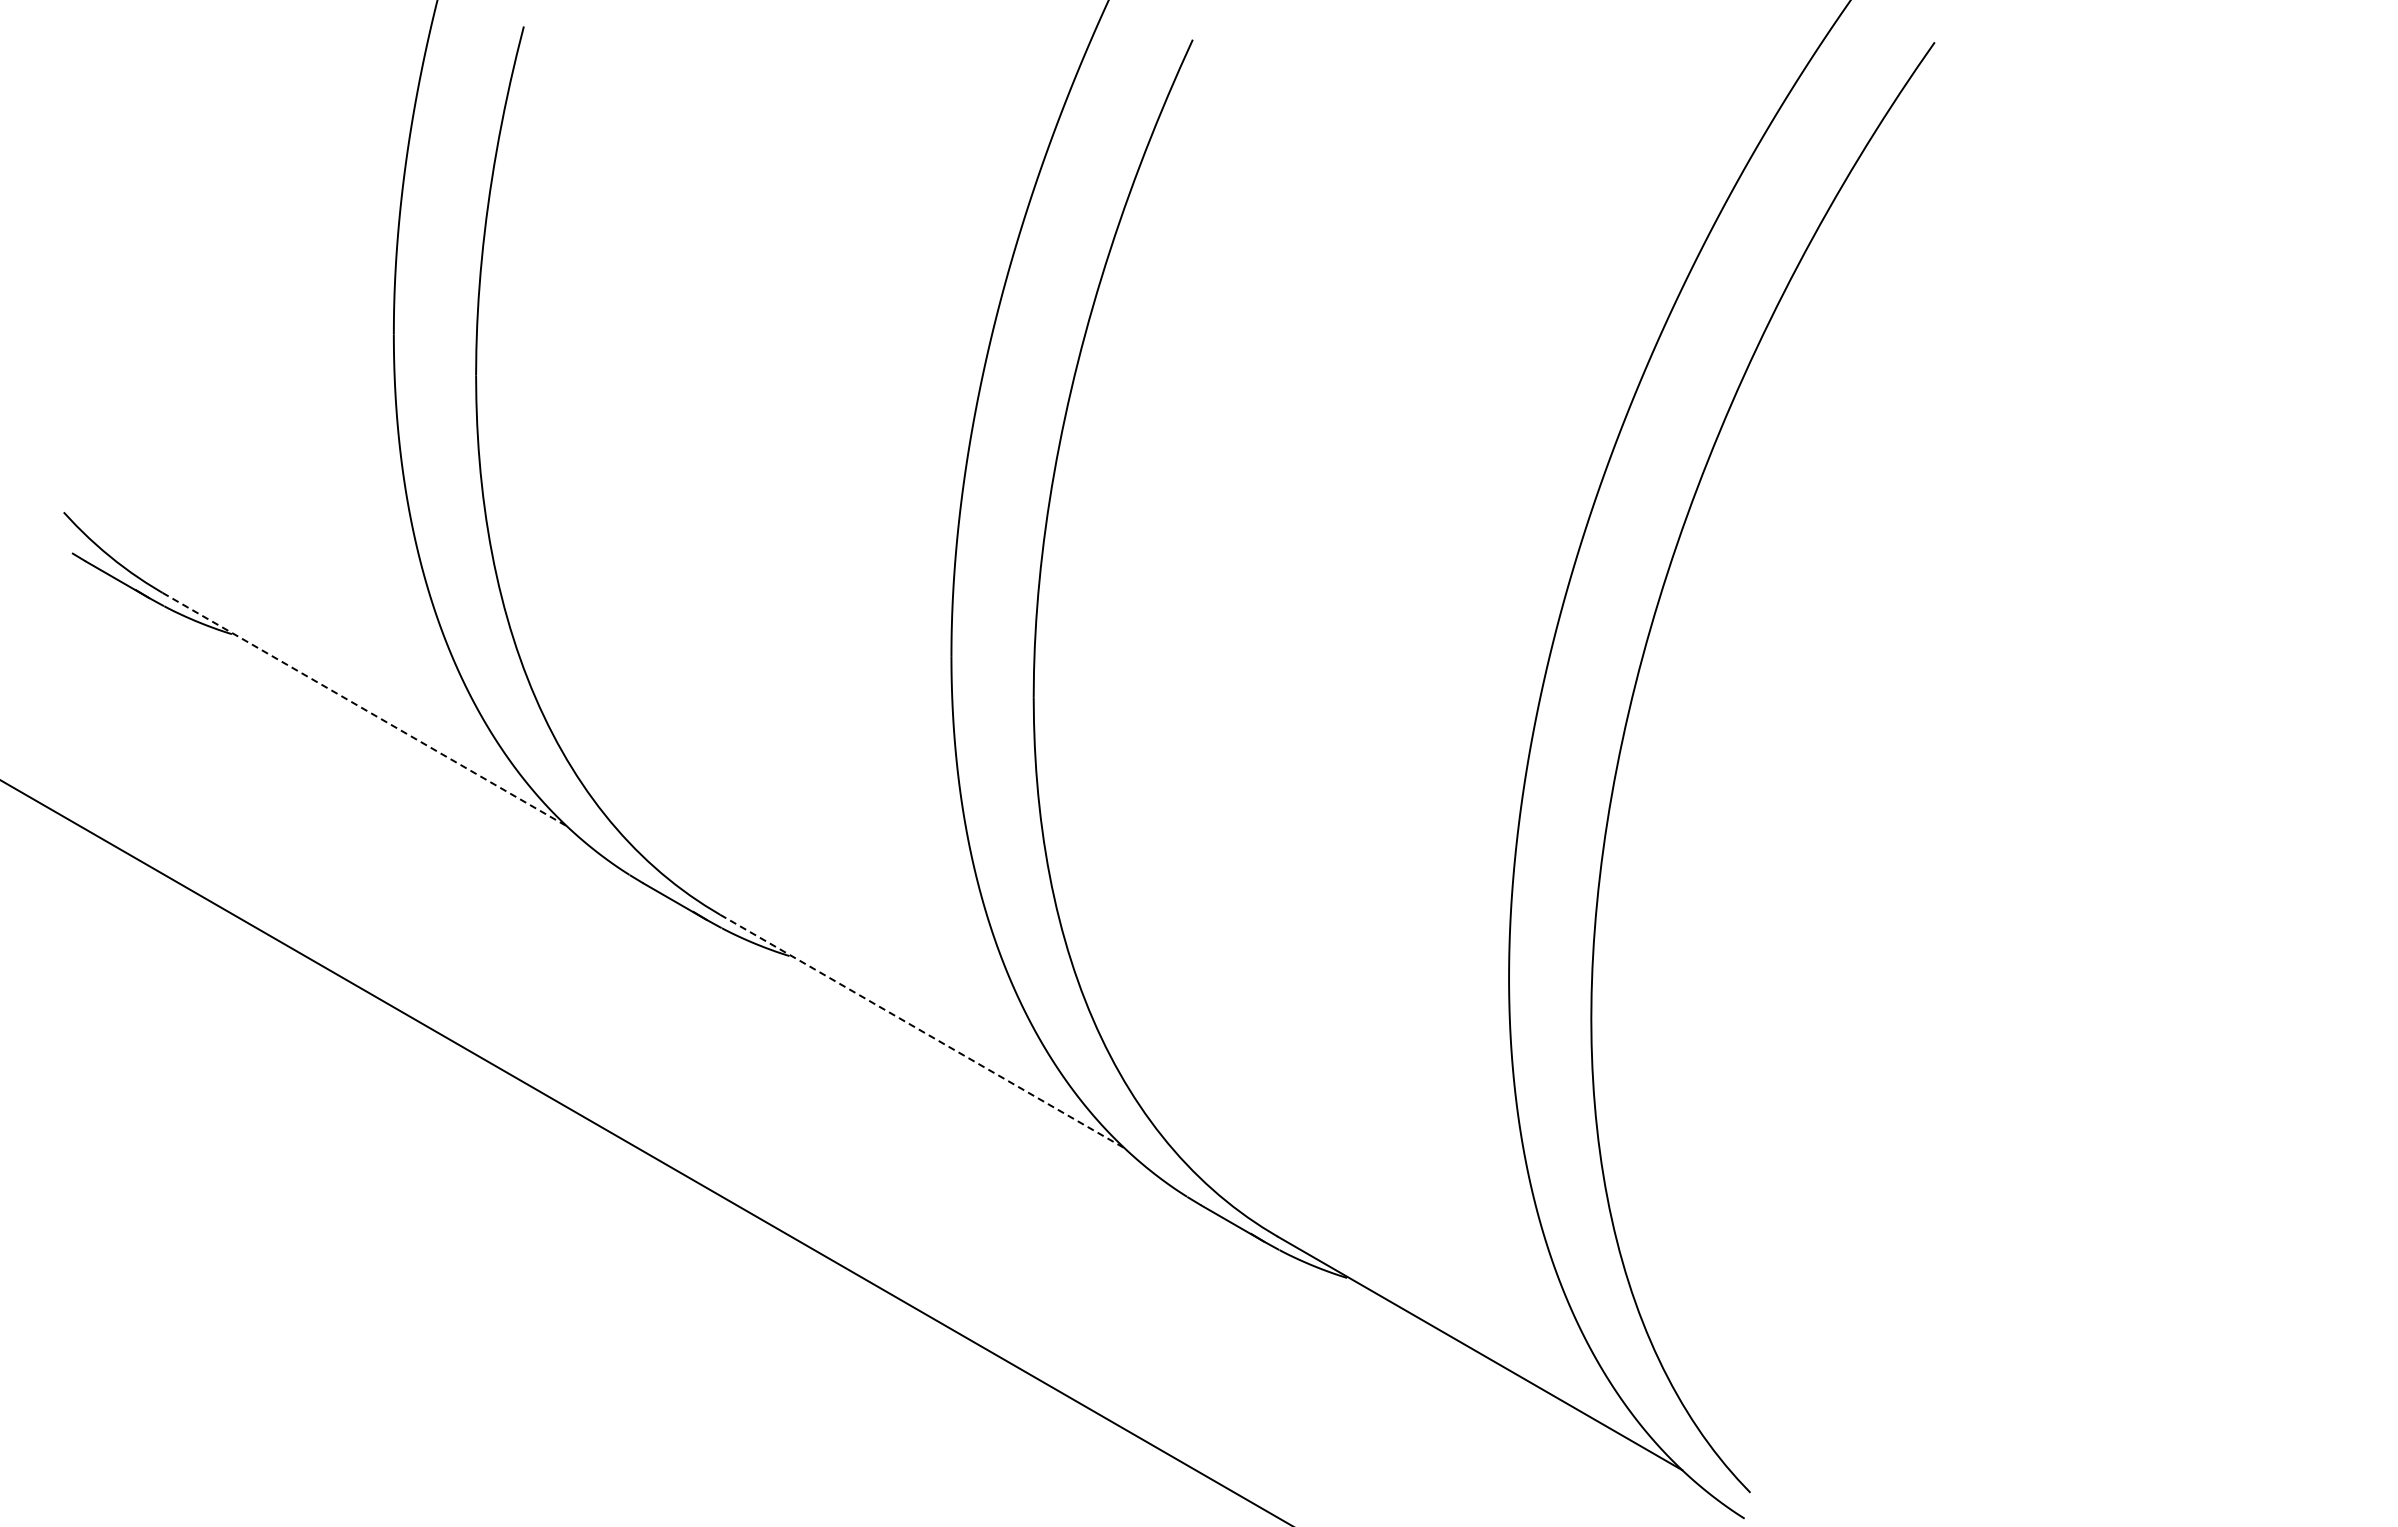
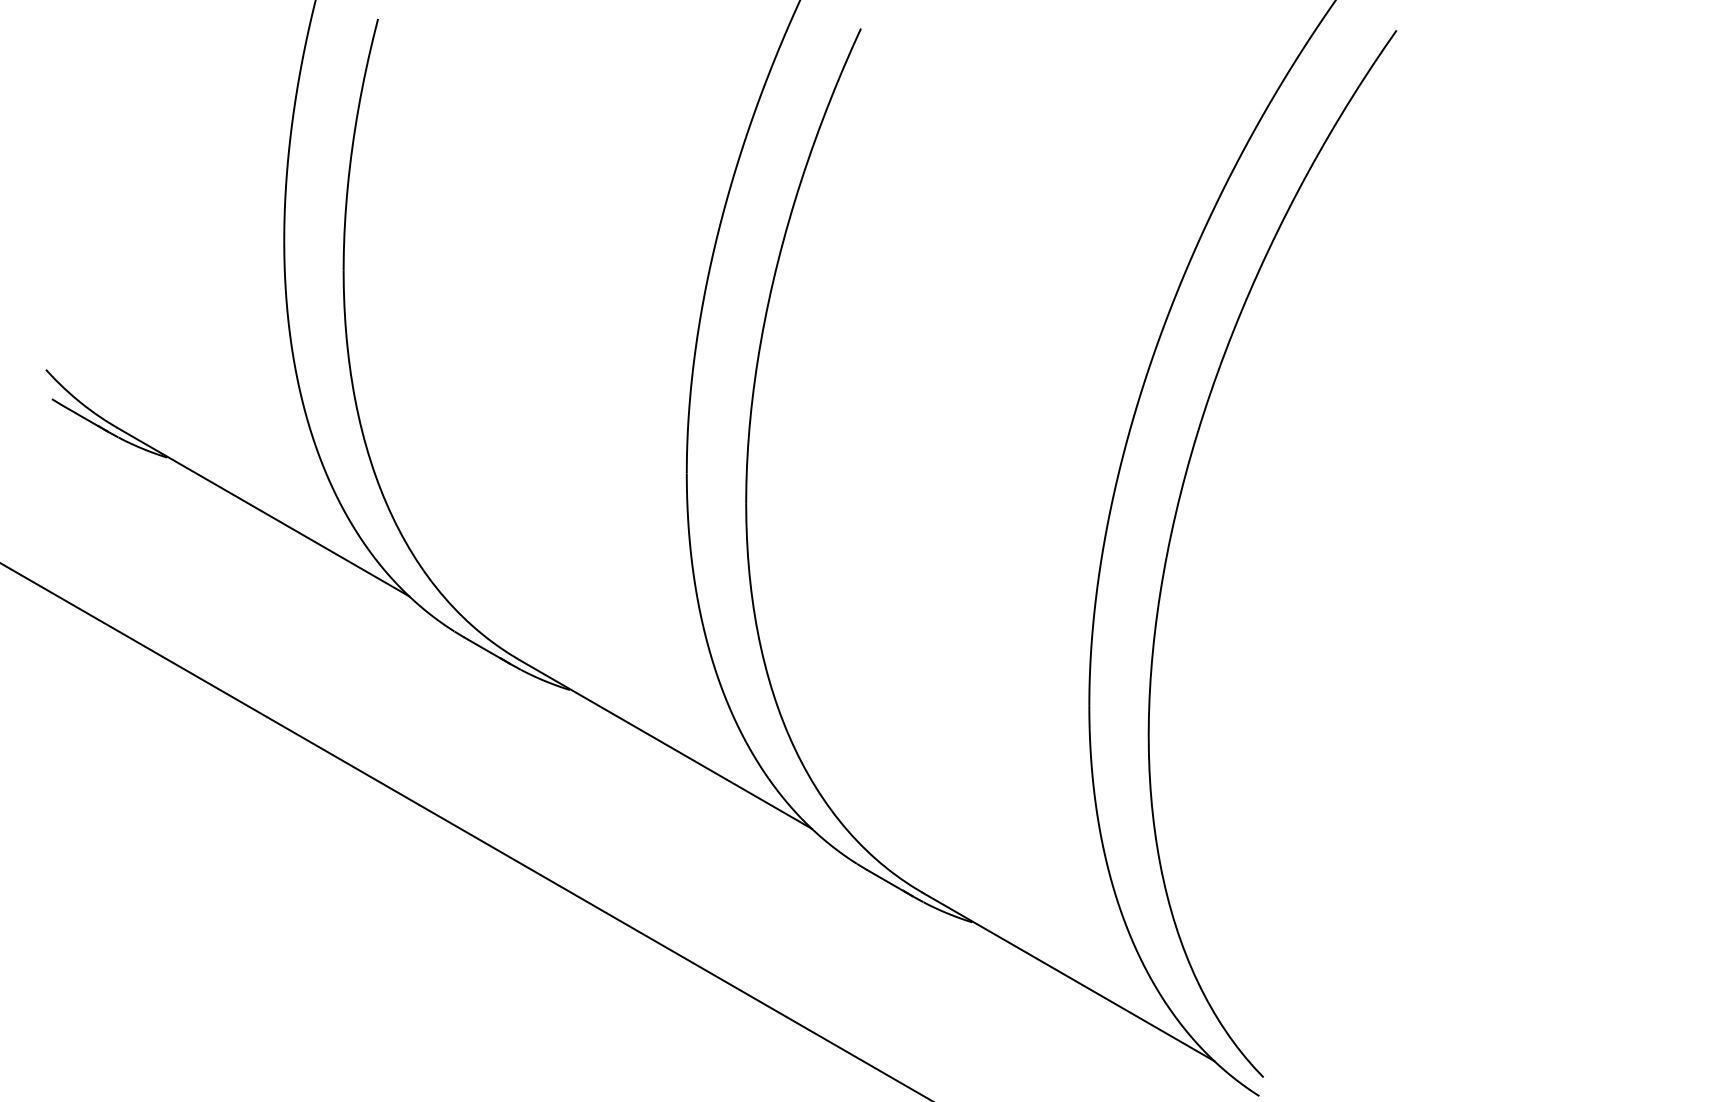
line: (364, 709) -> (263, 512), dashed -> solid
line: (922, 1031) -> (665, 744), dashed -> solid

